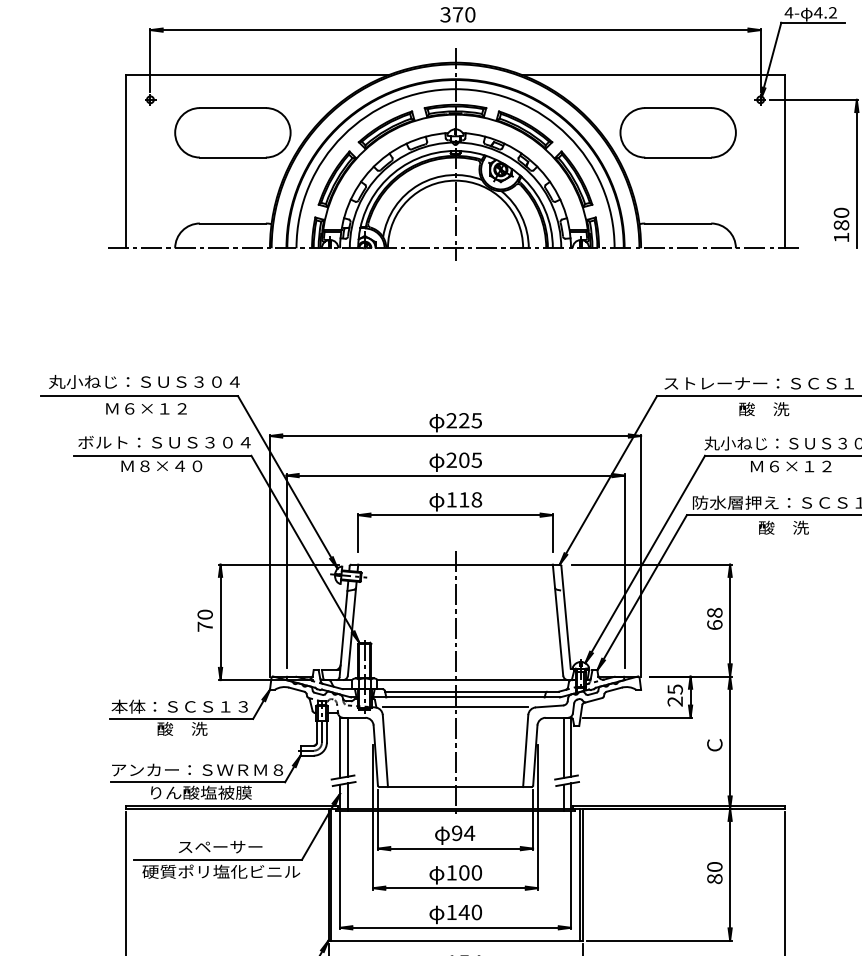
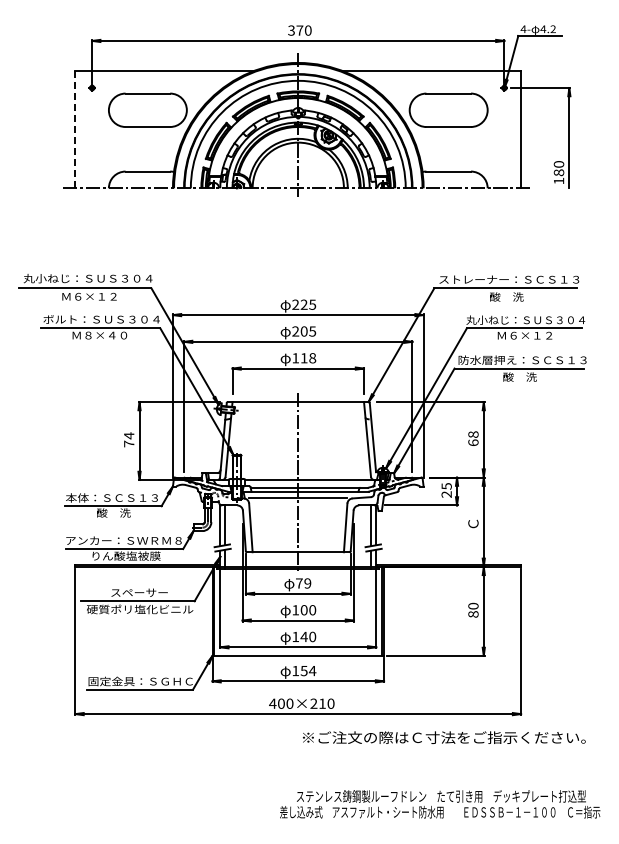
line: (125, 161) -> (75, 129), solid -> dashed
text: (205, 614) -> (129, 435), 70 -> 74
text: (463, 833) -> (303, 583), 94 -> 79

